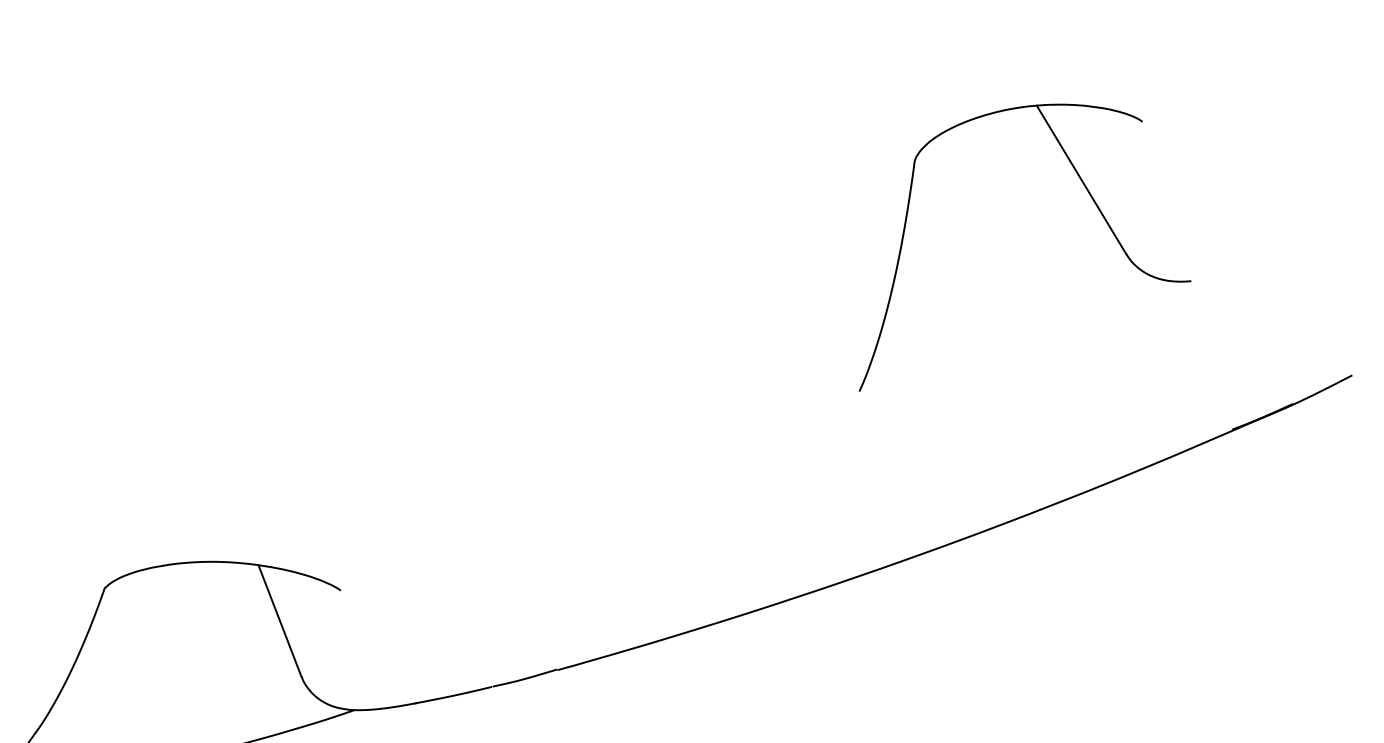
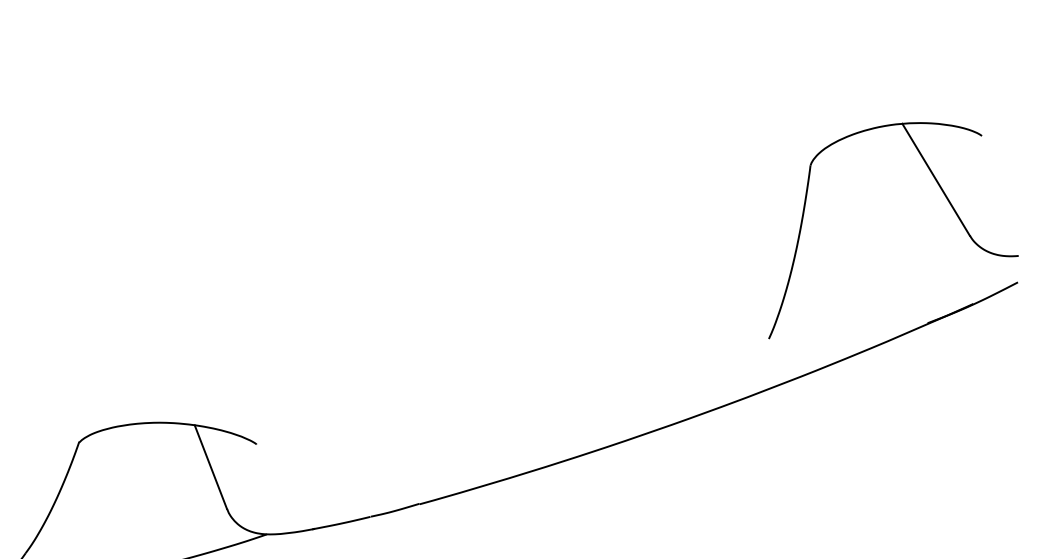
part: (1095, 205) -> (946, 198), moved

